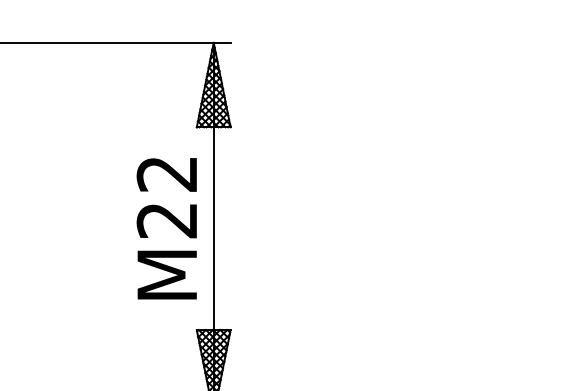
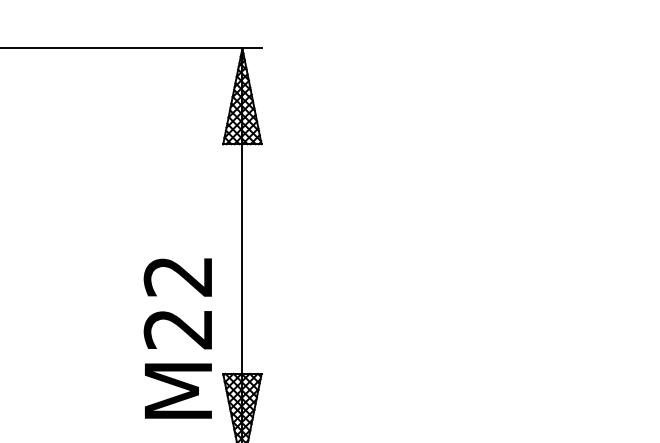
text: (166, 228) -> (177, 338), moved

